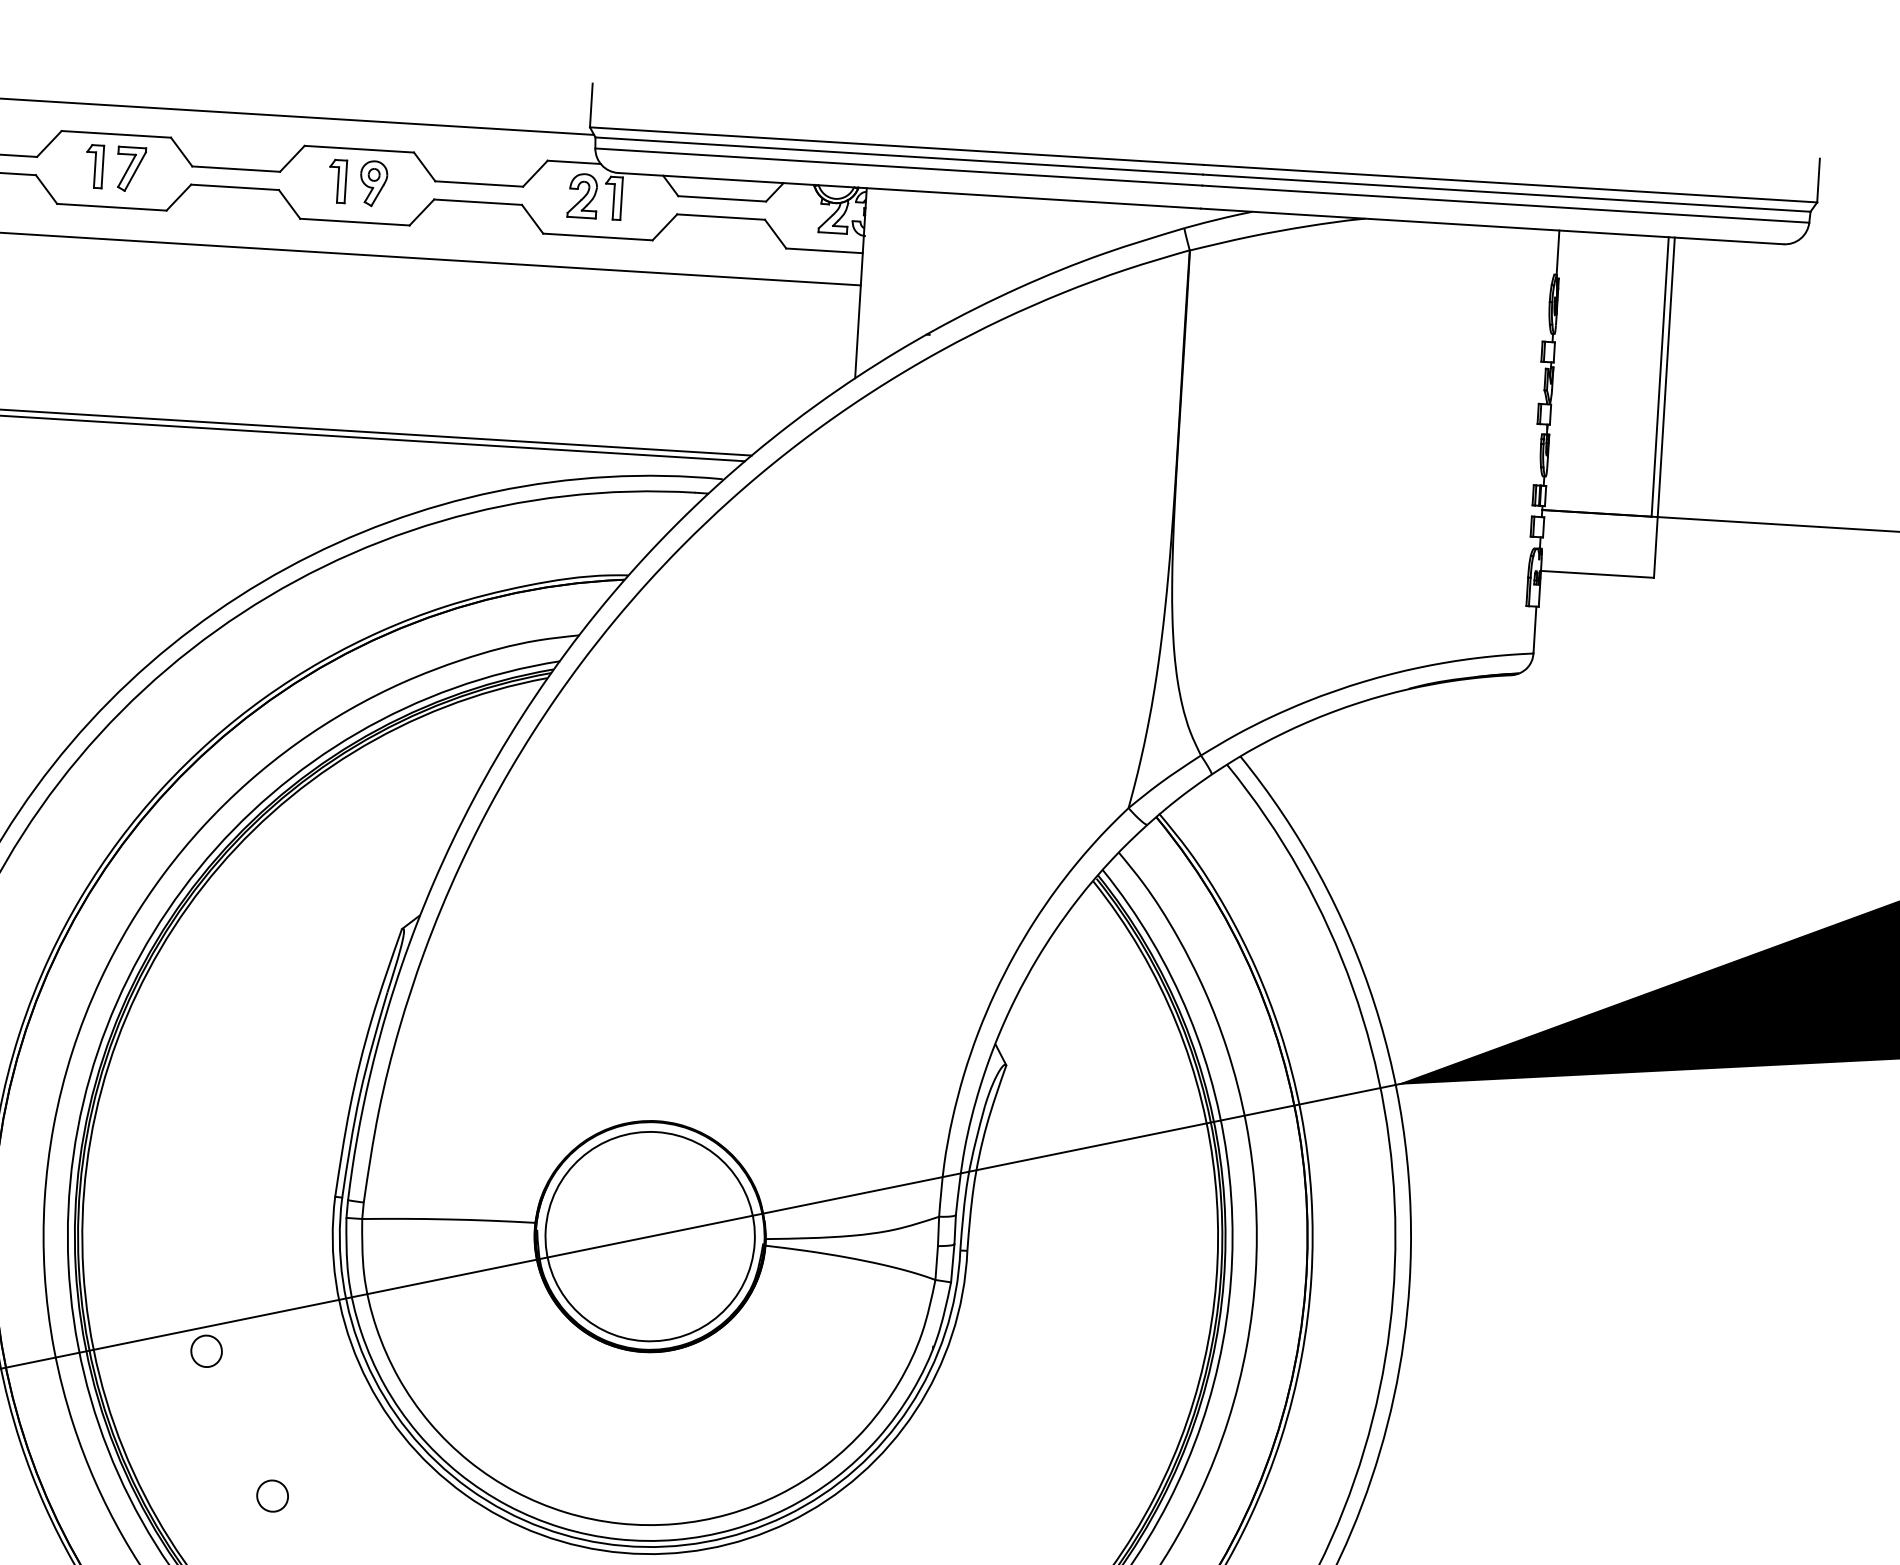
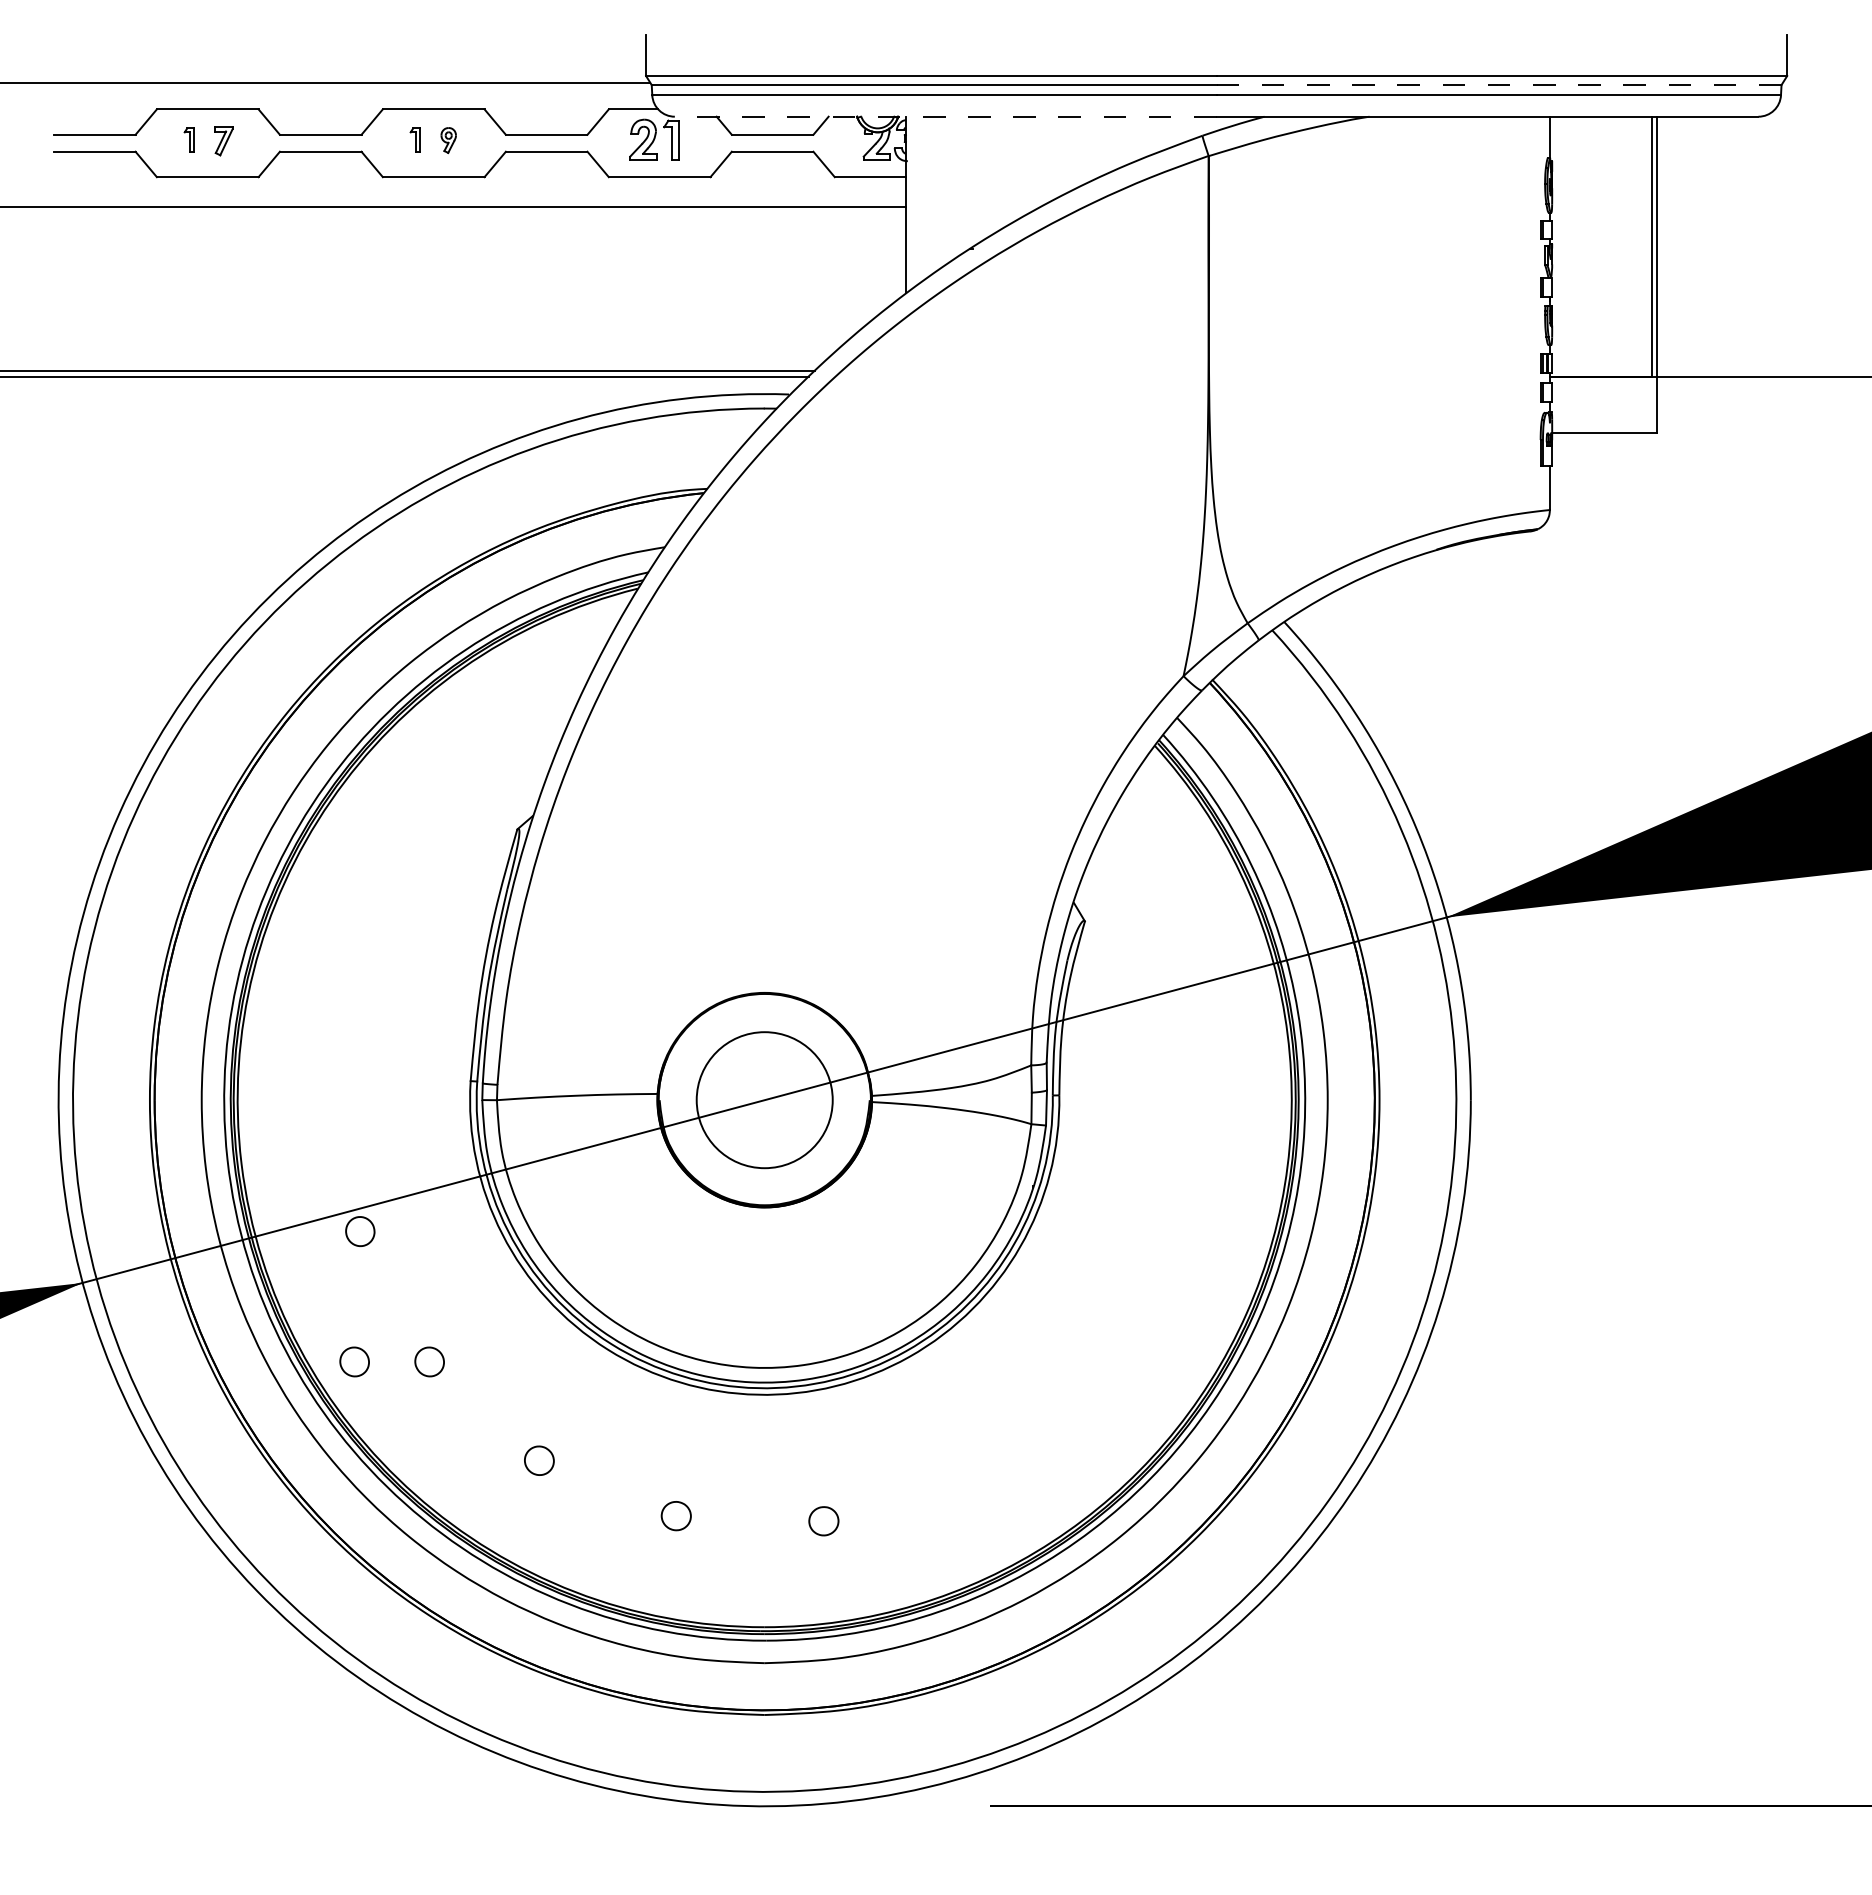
part: (93, 165) -> (188, 139), size x0.6
part: (131, 169) -> (223, 141), size x0.7
part: (336, 180) -> (414, 139), size x0.6
part: (373, 183) -> (448, 140), size x0.6
line: (909, 190) -> (945, 116), solid -> dashed
line: (1506, 193) -> (1498, 85), solid -> dashed
circle: (649, 1236) -> (764, 1100), size x0.7
part: (191, 1490) -> (354, 1361), added

